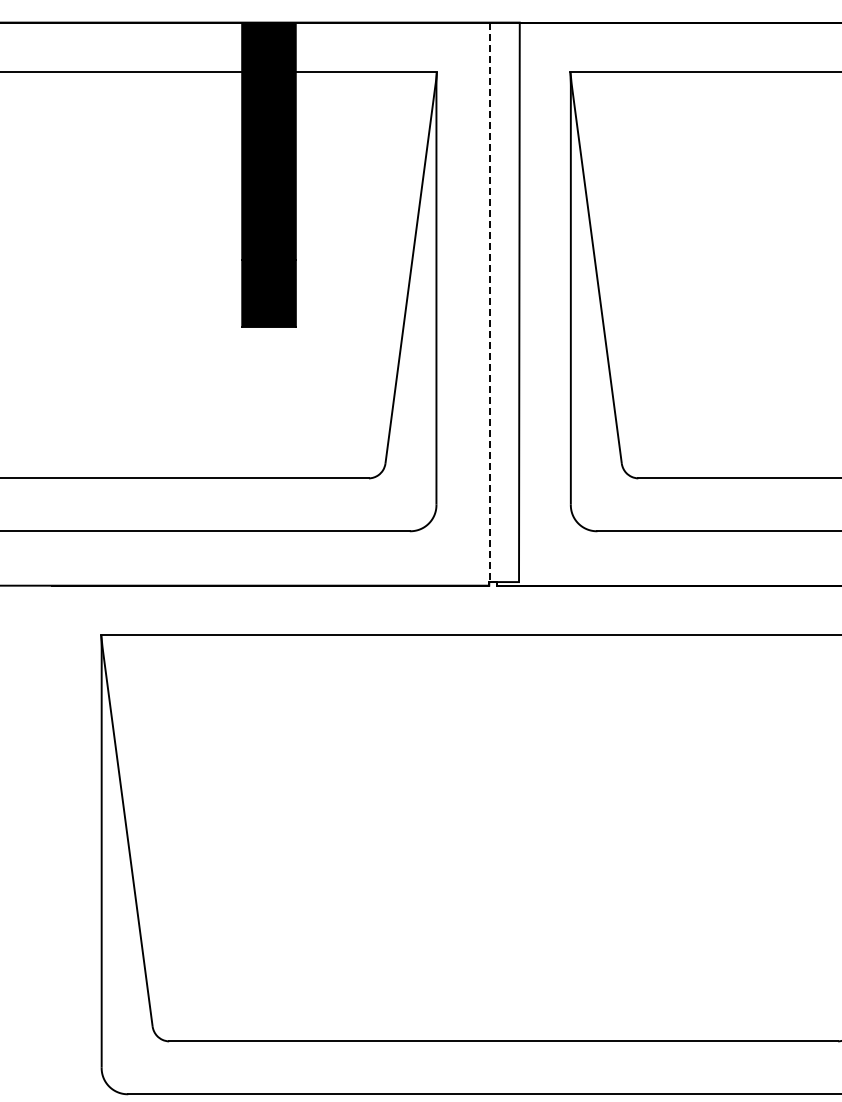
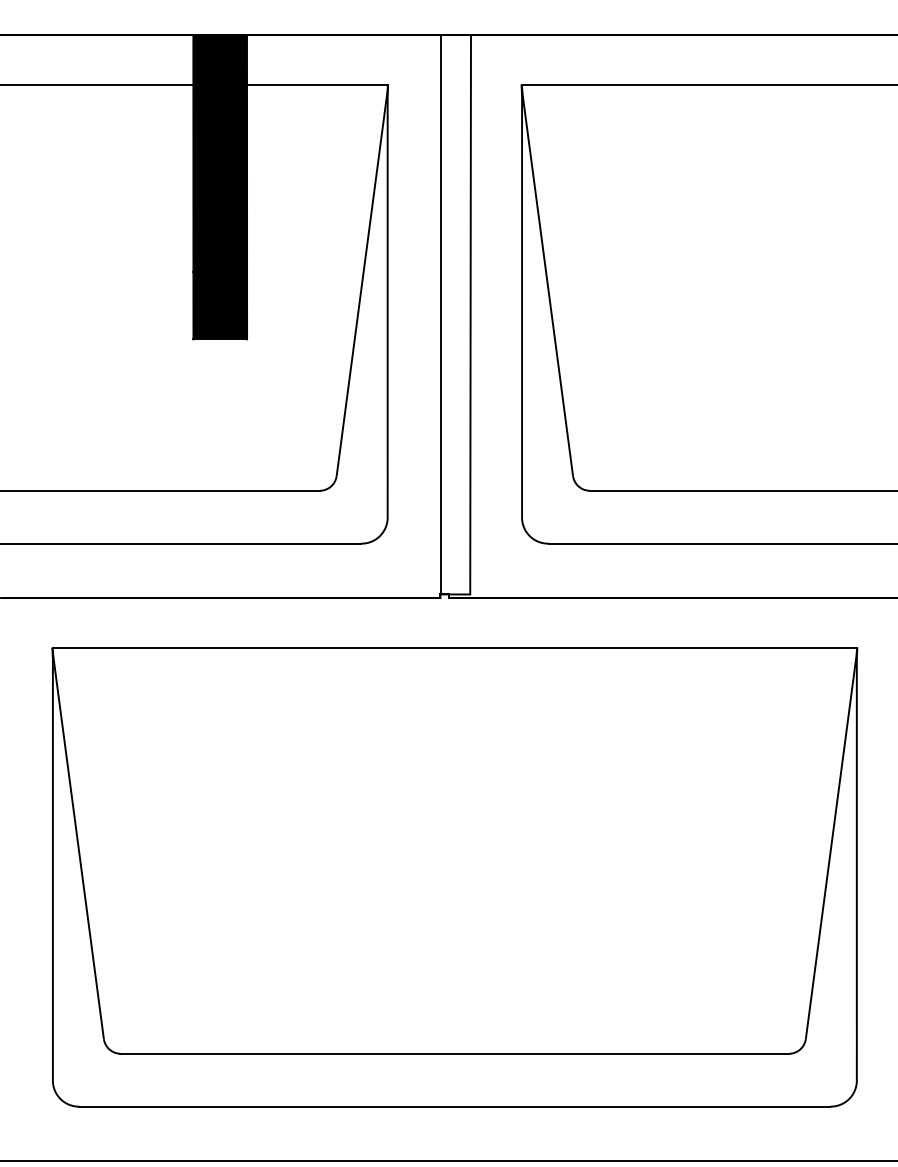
line: (490, 302) -> (441, 314), dashed -> solid

